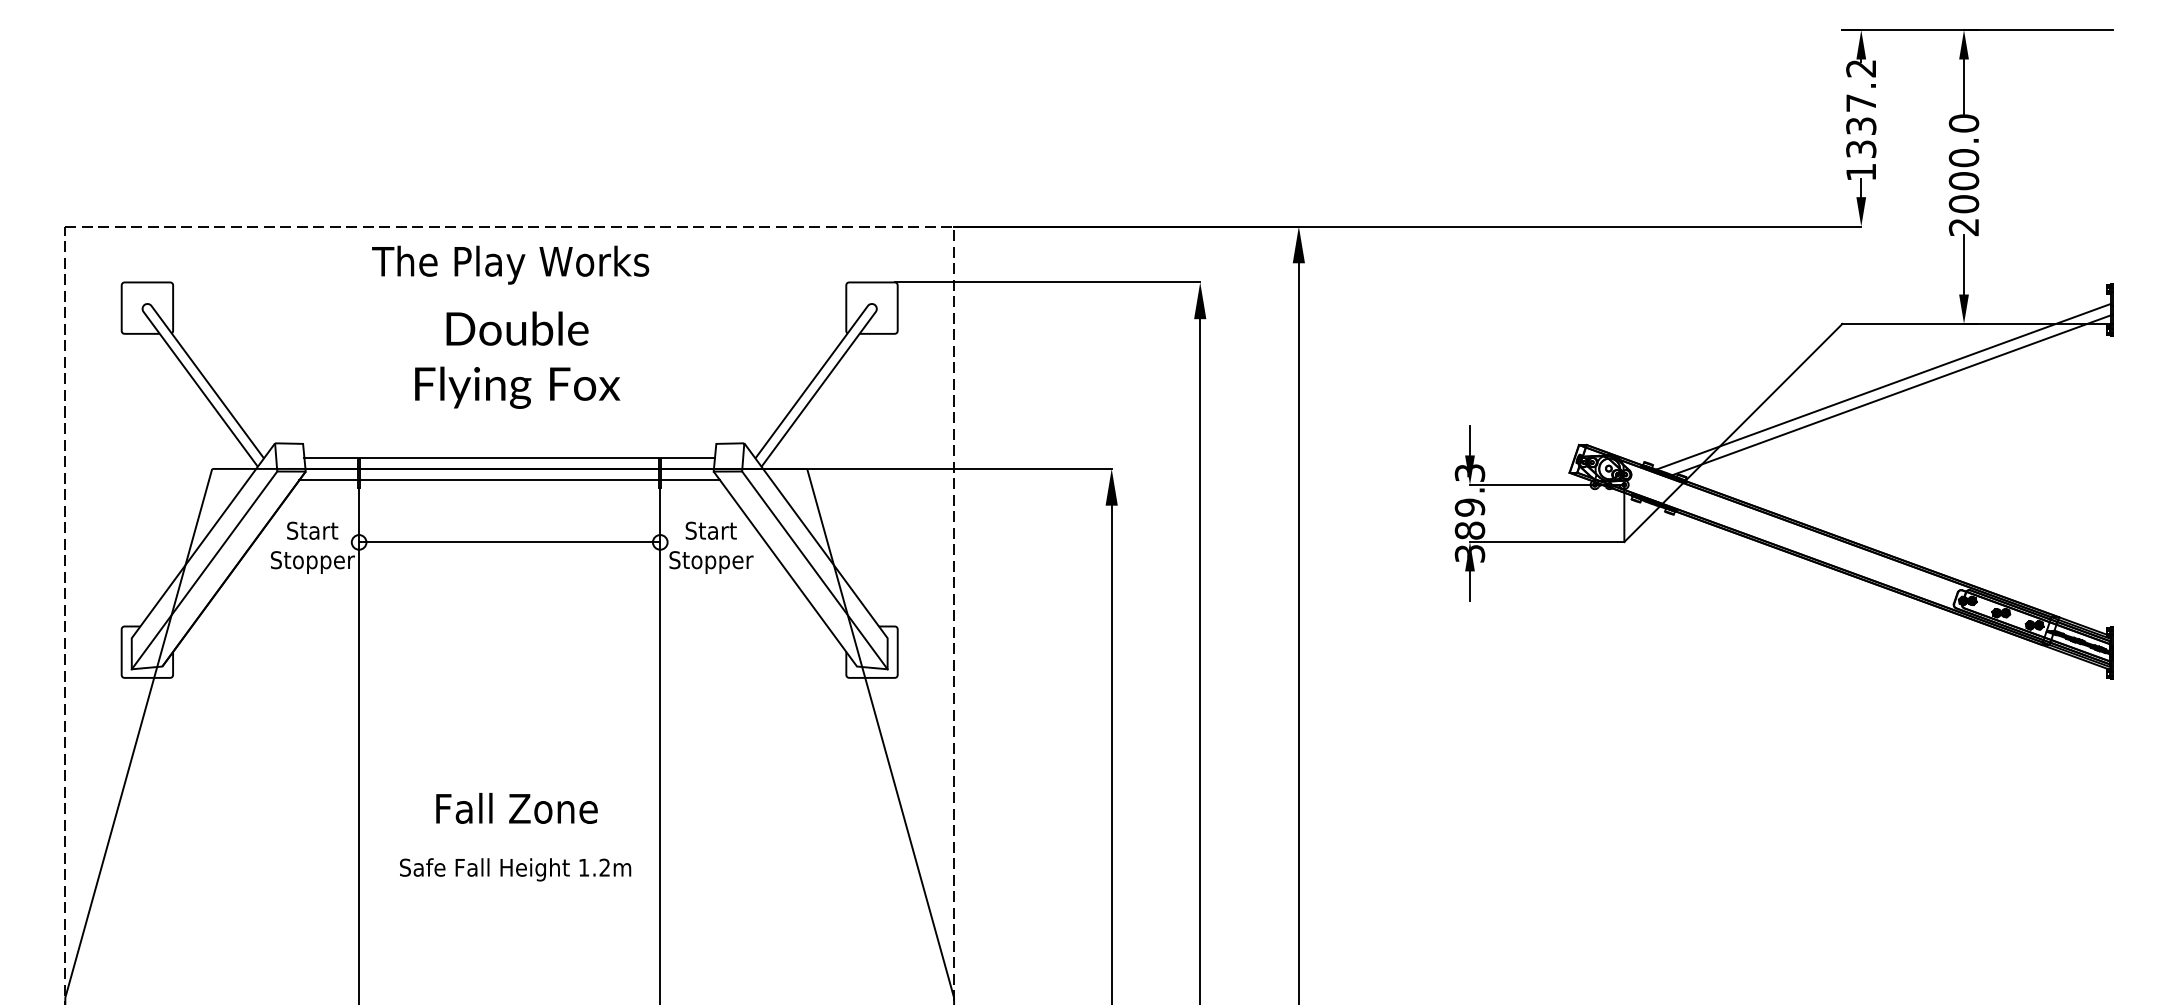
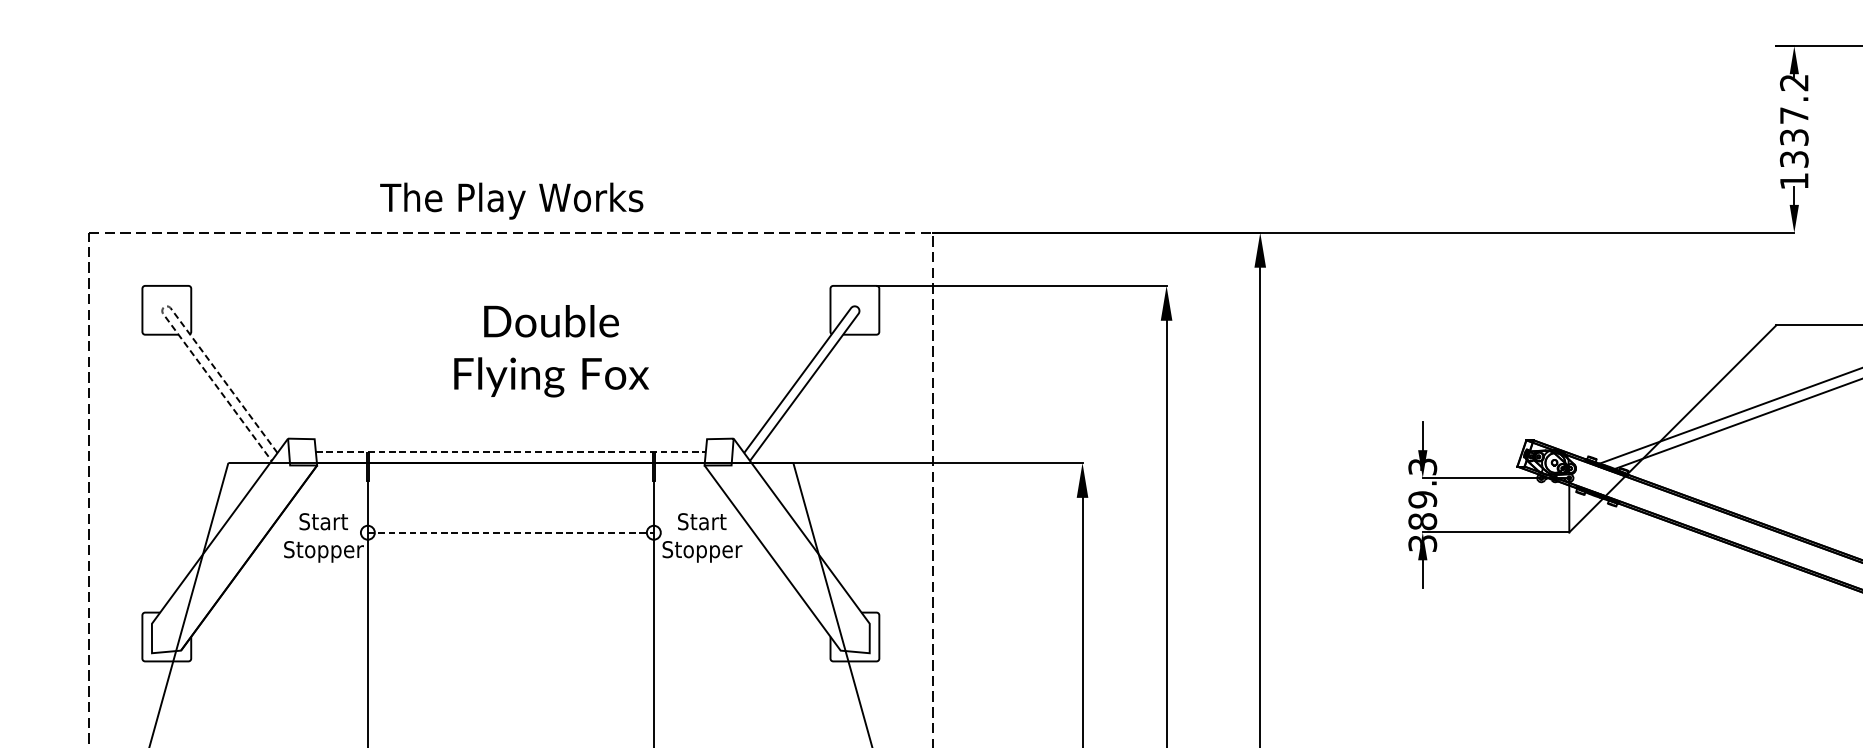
text: (510, 264) -> (511, 200), moved
line: (144, 305) -> (164, 307), solid -> dashed
text: (517, 359) -> (551, 350), moved
line: (510, 457) -> (511, 452), solid -> dashed
line: (509, 480) -> (510, 473), removed
line: (509, 542) -> (510, 532), solid -> dashed
line: (204, 570) -> (221, 559), removed
line: (814, 570) -> (800, 559), removed

